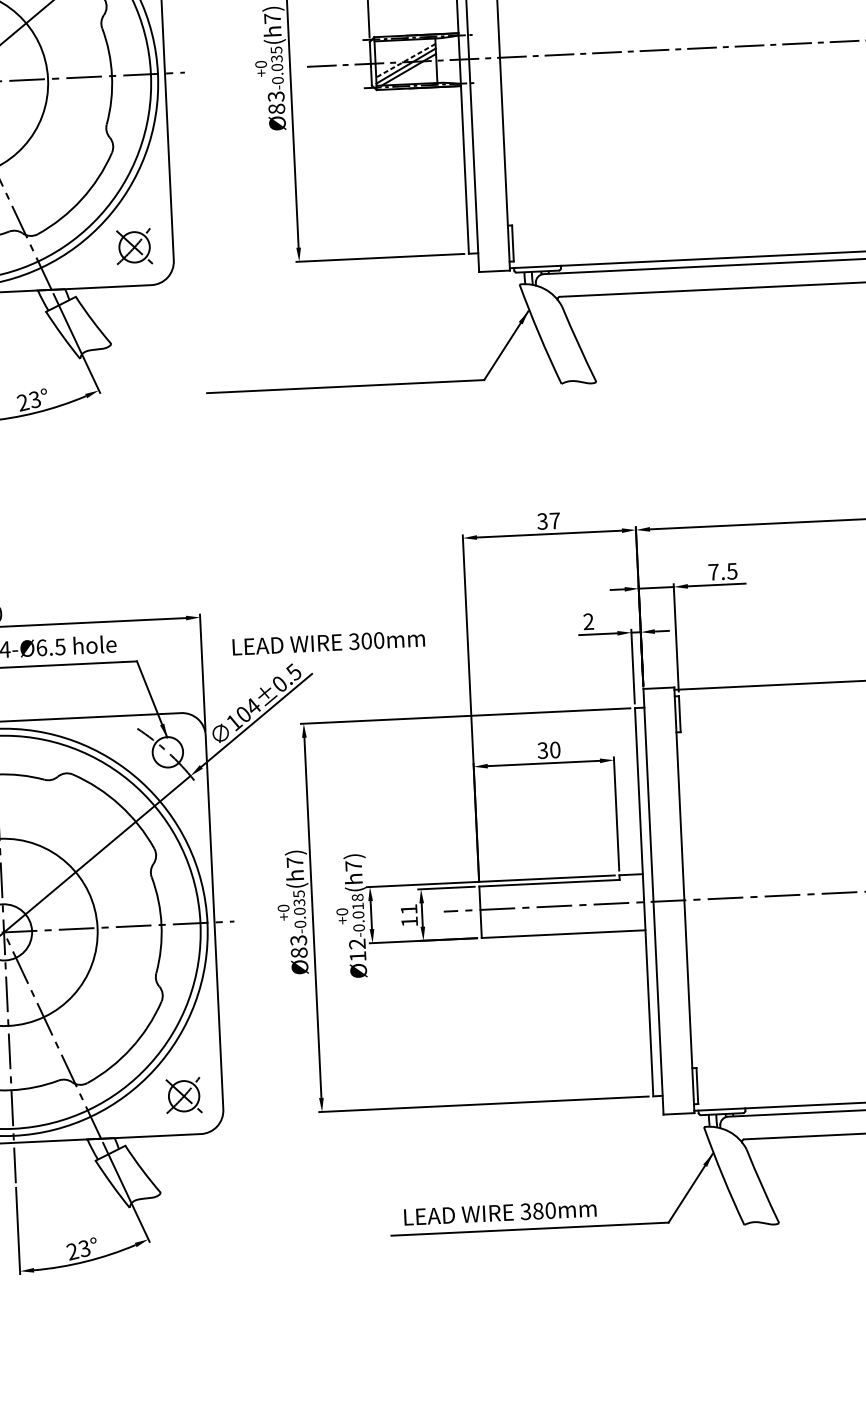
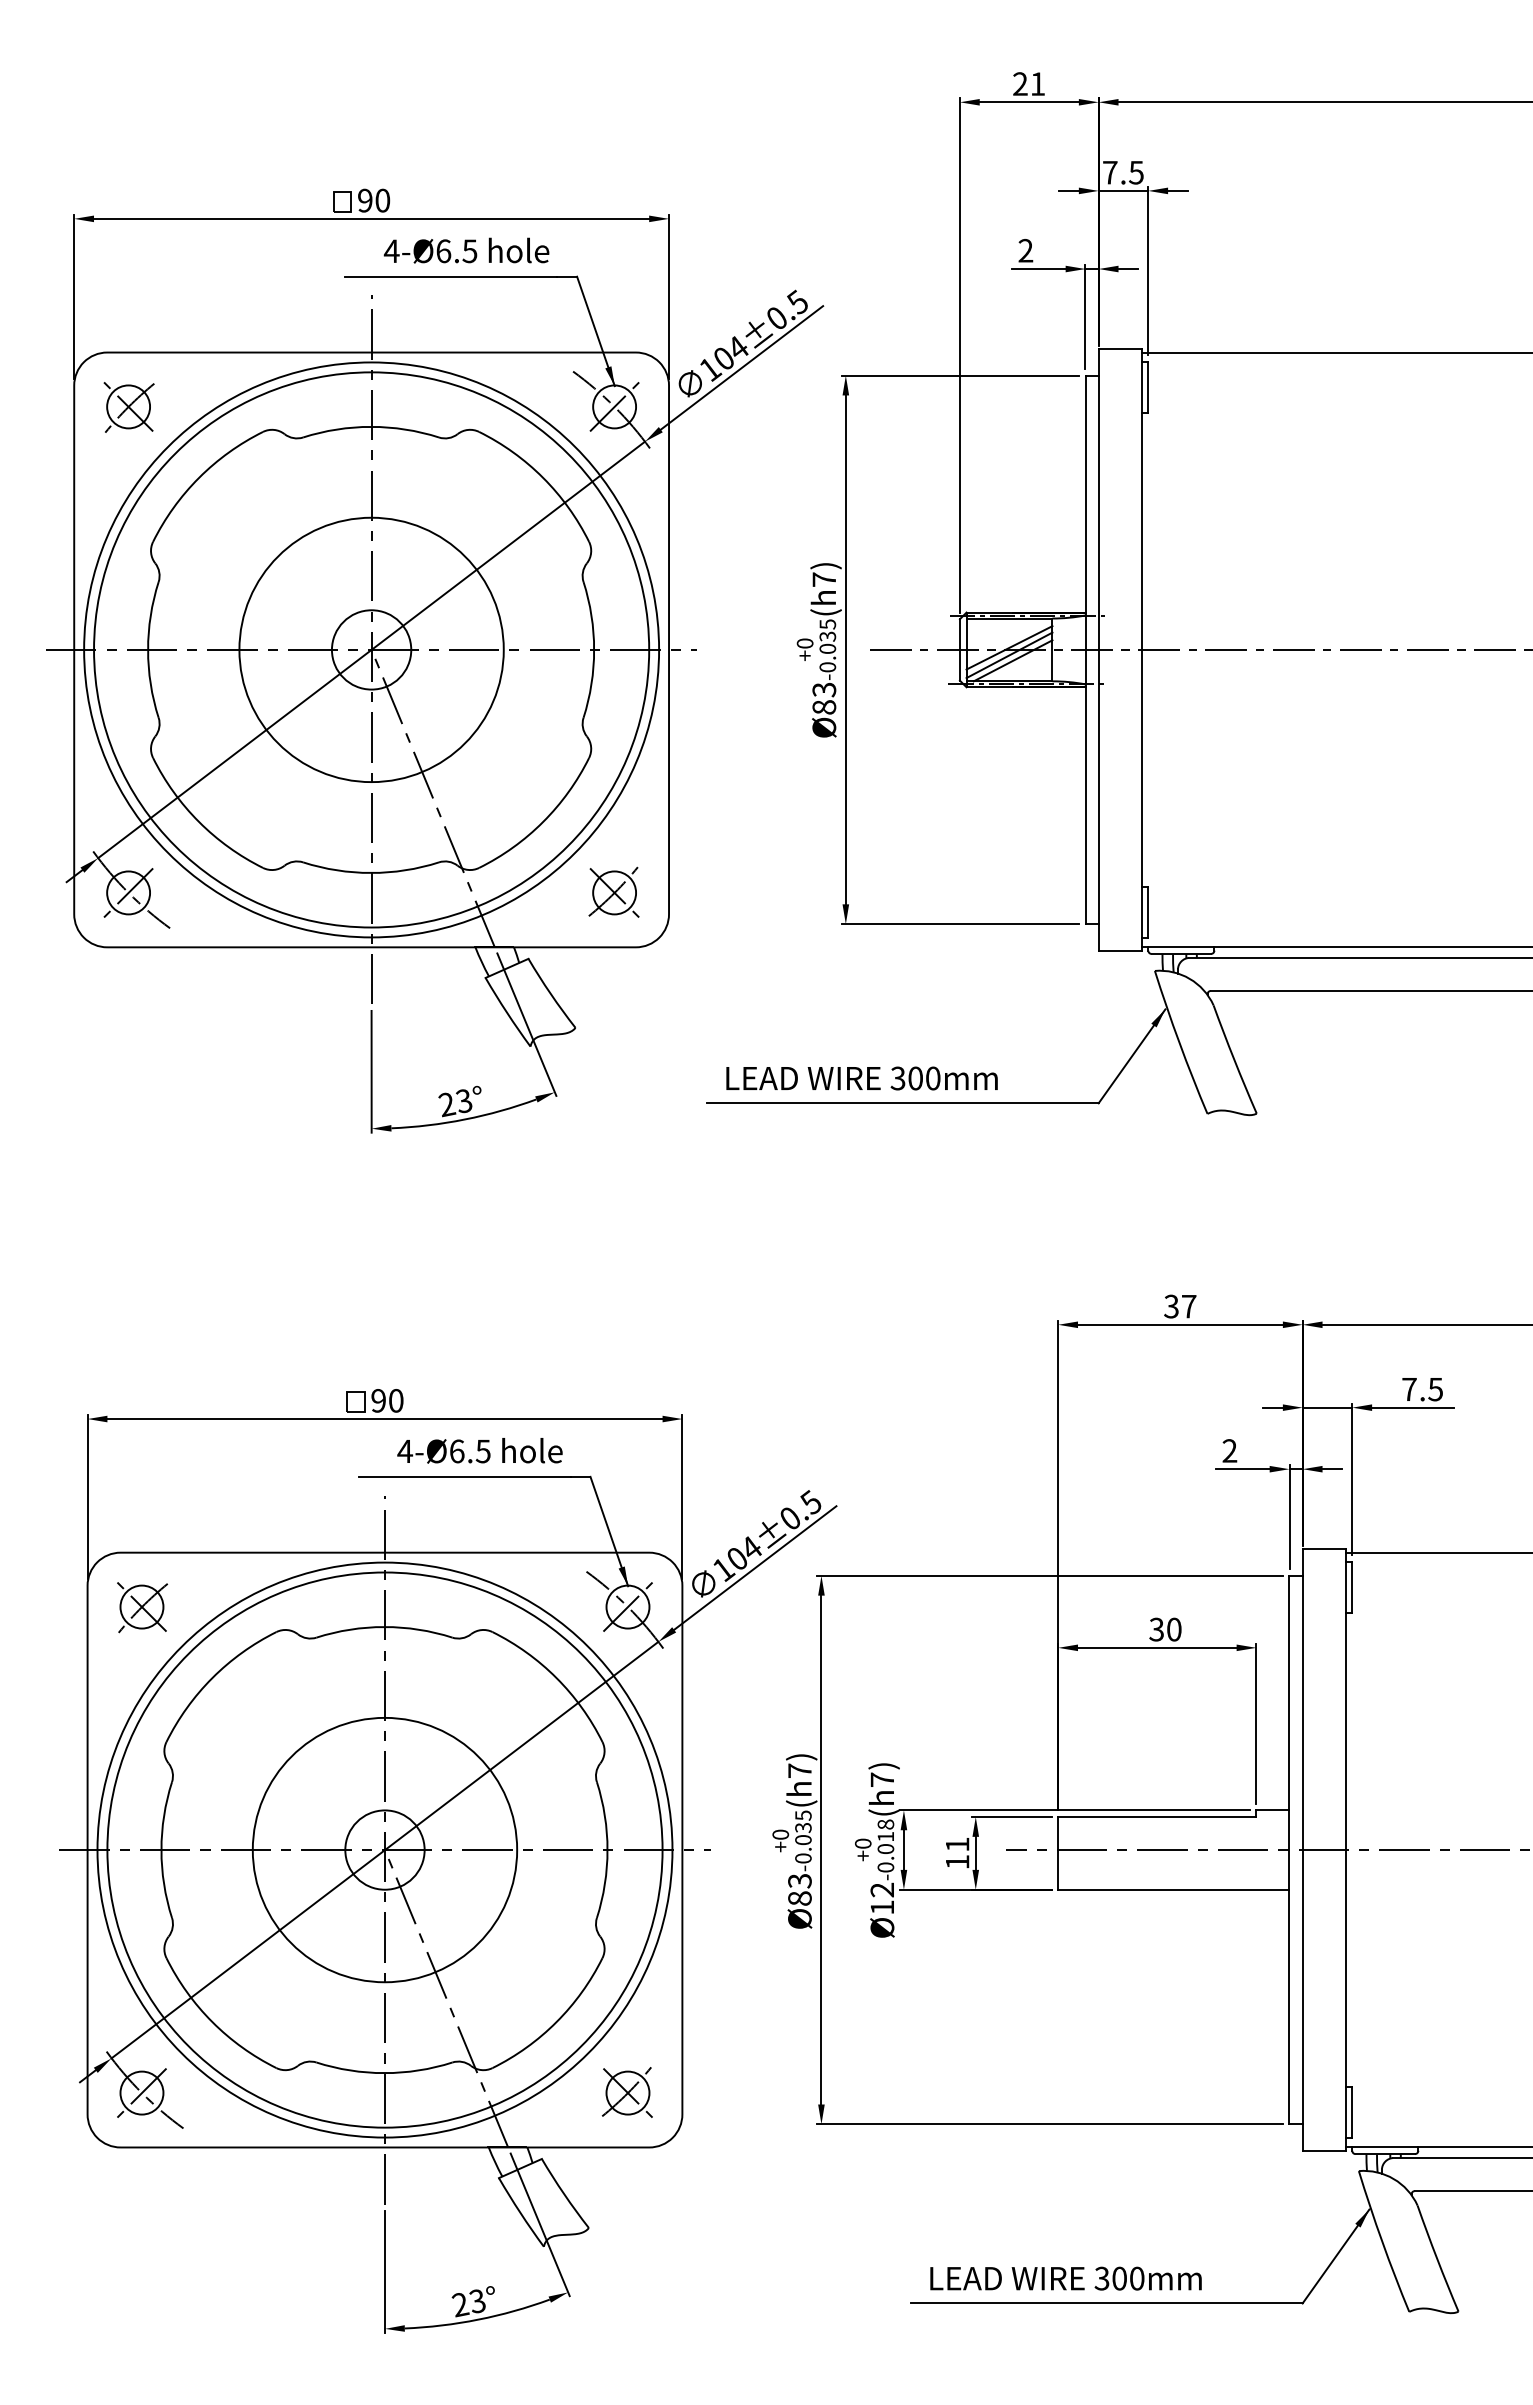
line: (405, 61) -> (1009, 648), dashed -> solid
text: (328, 642) -> (861, 1078), moved
line: (167, 751) -> (627, 1606), added
text: (538, 1211) -> (1119, 2278), 380mm -> 300mm

